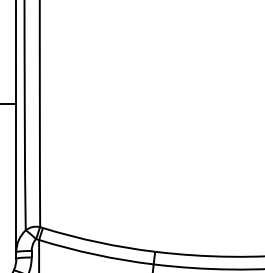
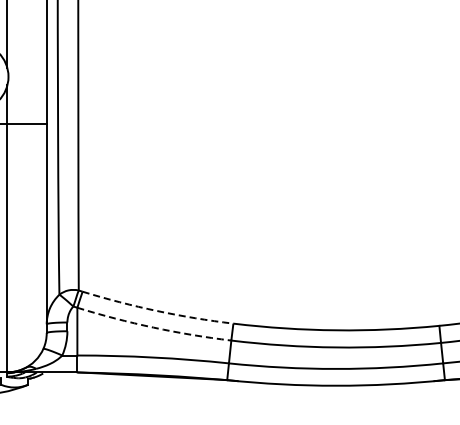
arc: (98, 242) -> (157, 311), solid -> dashed
arc: (95, 254) -> (153, 327), solid -> dashed

